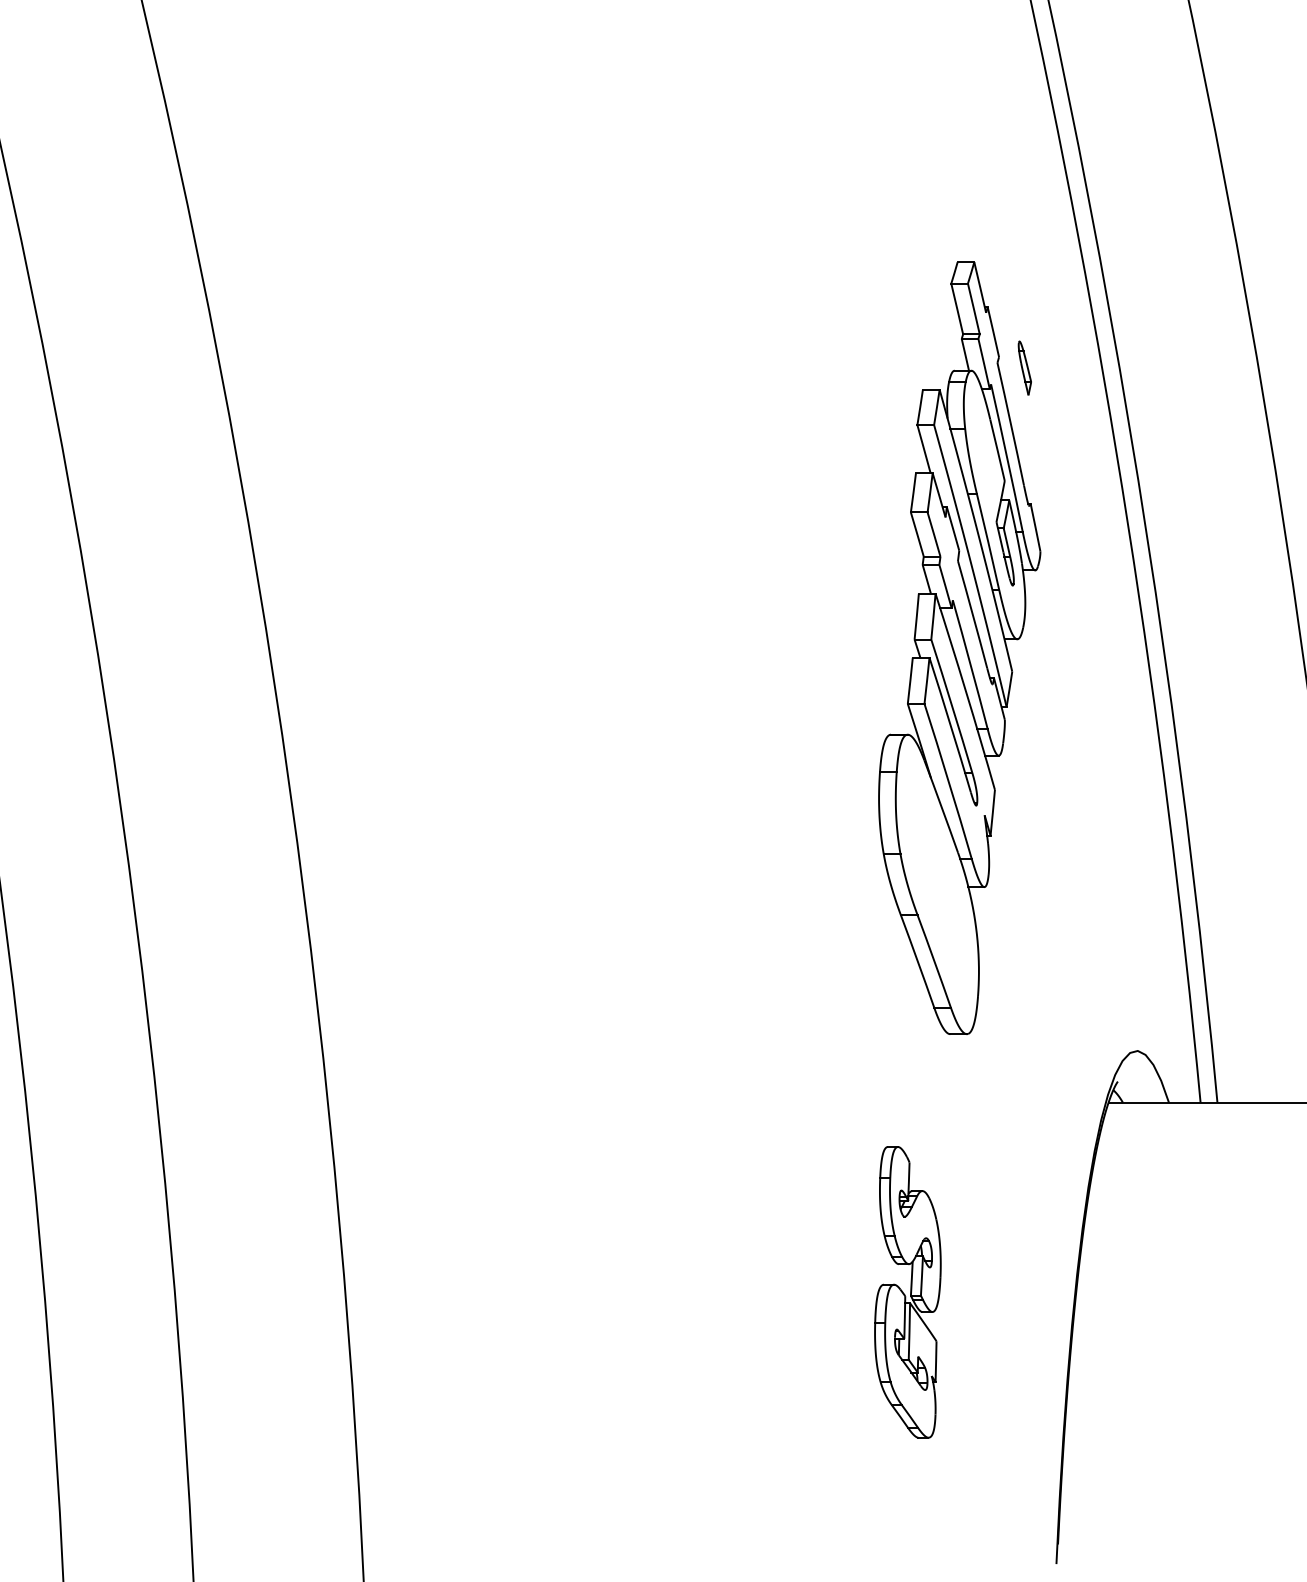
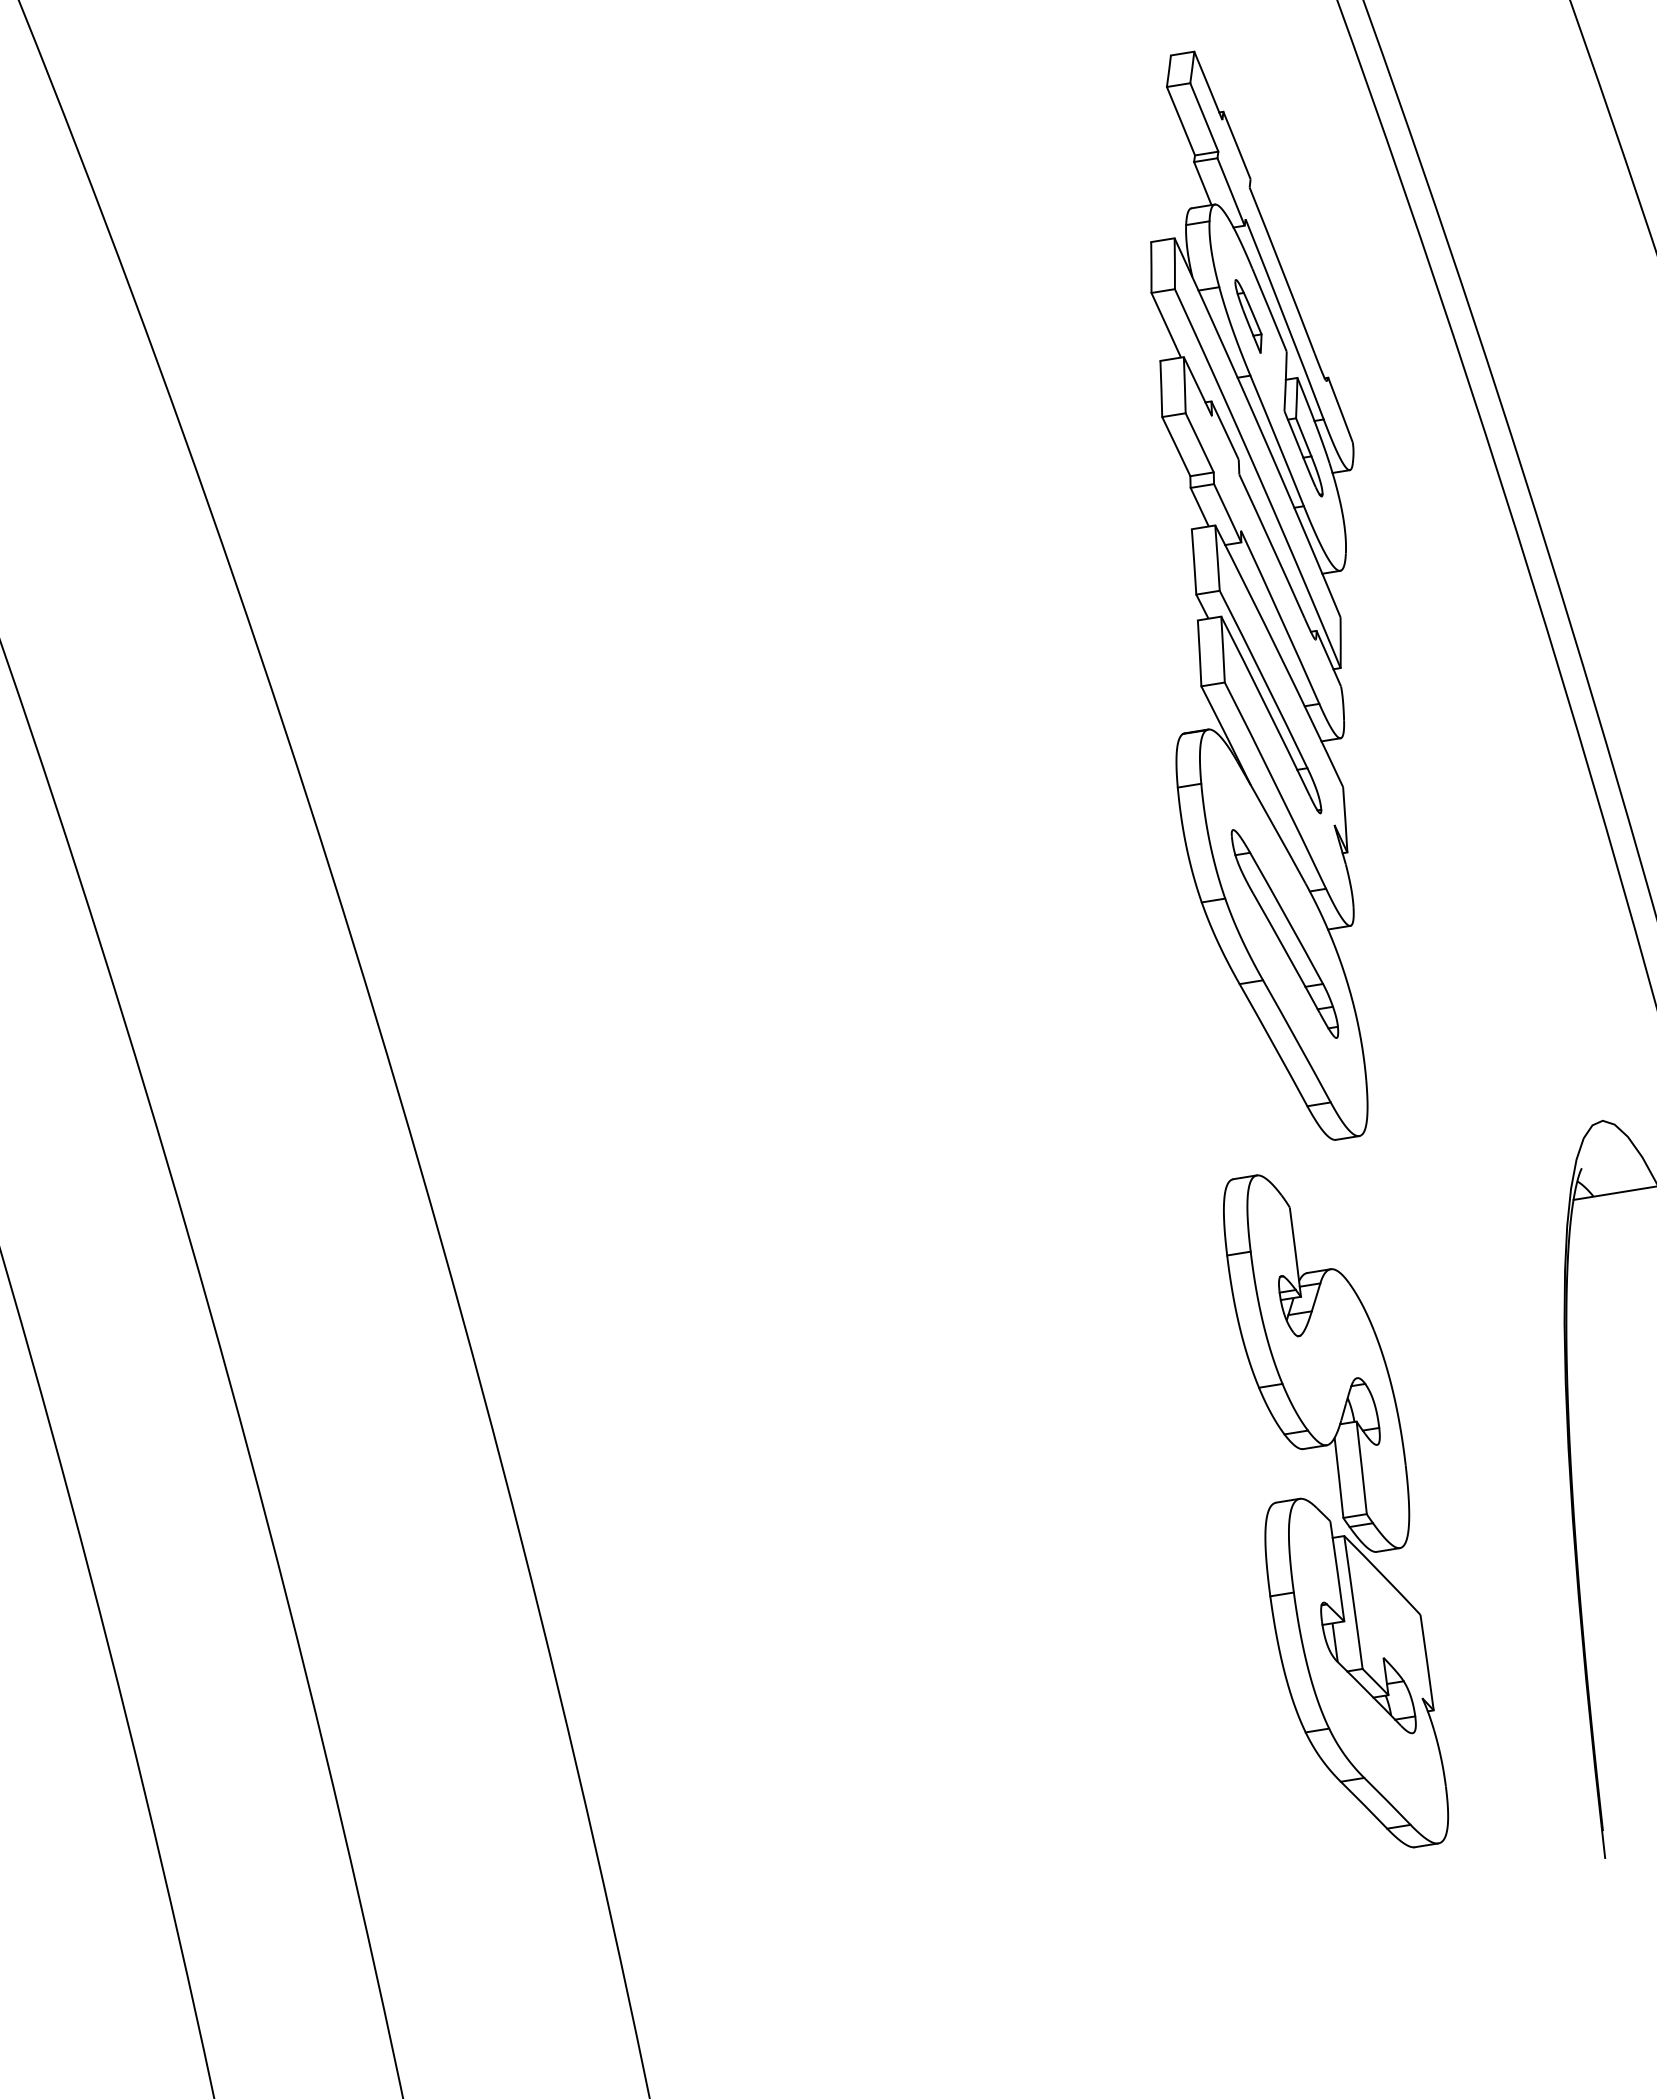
part: (1024, 367) -> (1248, 315), moved
part: (938, 885) -> (1285, 934), added
part: (907, 1292) -> (1334, 1511), size x1.67

